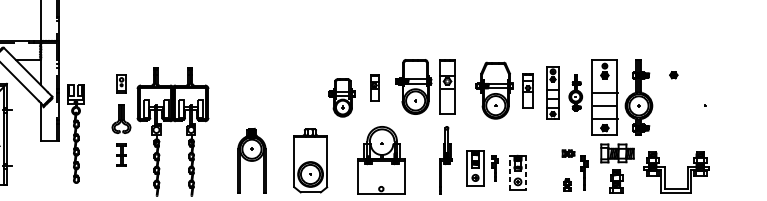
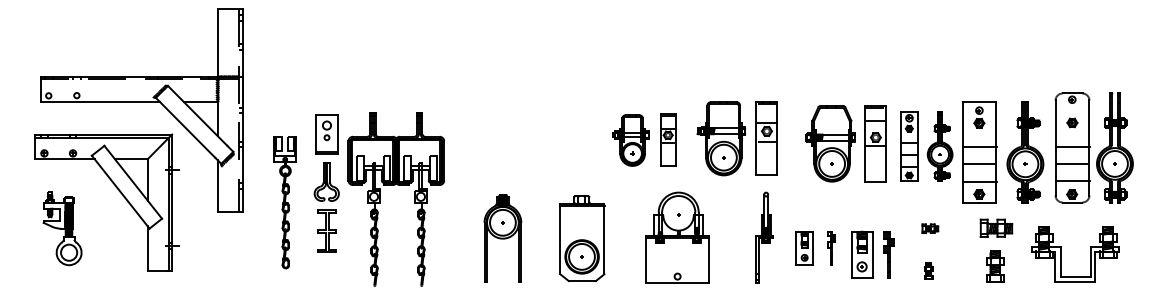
part: (121, 83) -> (326, 134), size x1.67
part: (374, 87) -> (668, 139), size x1.43
part: (527, 90) -> (875, 143), size x1.67
part: (575, 92) -> (939, 146), size x1.43
part: (689, 93) -> (1093, 147), added
part: (341, 97) -> (630, 140), moved
part: (75, 134) -> (284, 202), moved
part: (617, 152) -> (996, 227), size x0.71
part: (121, 154) -> (326, 230), size x1.43
part: (475, 168) -> (804, 248), size x0.71
line: (510, 172) -> (851, 254), dashed -> solid
part: (584, 172) -> (888, 254), moved
line: (525, 173) -> (872, 255), dashed -> solid

